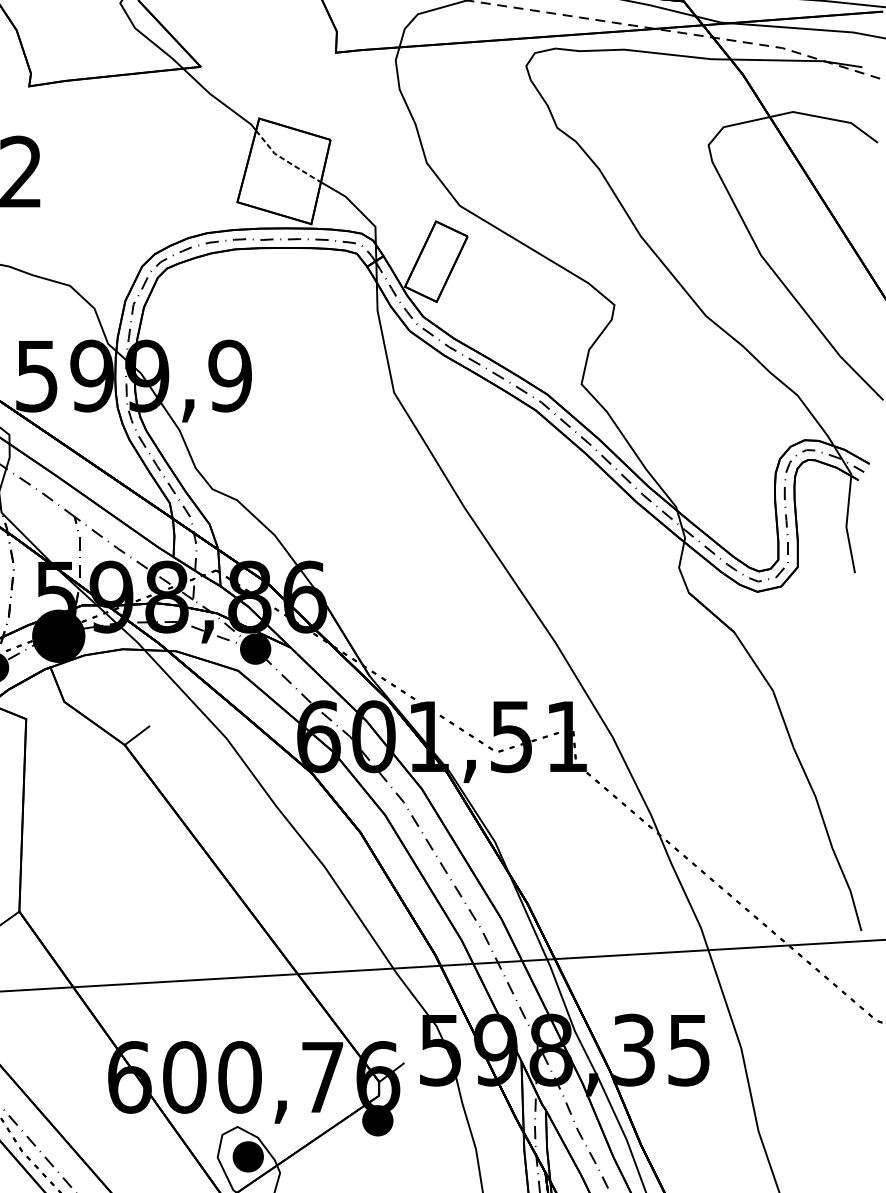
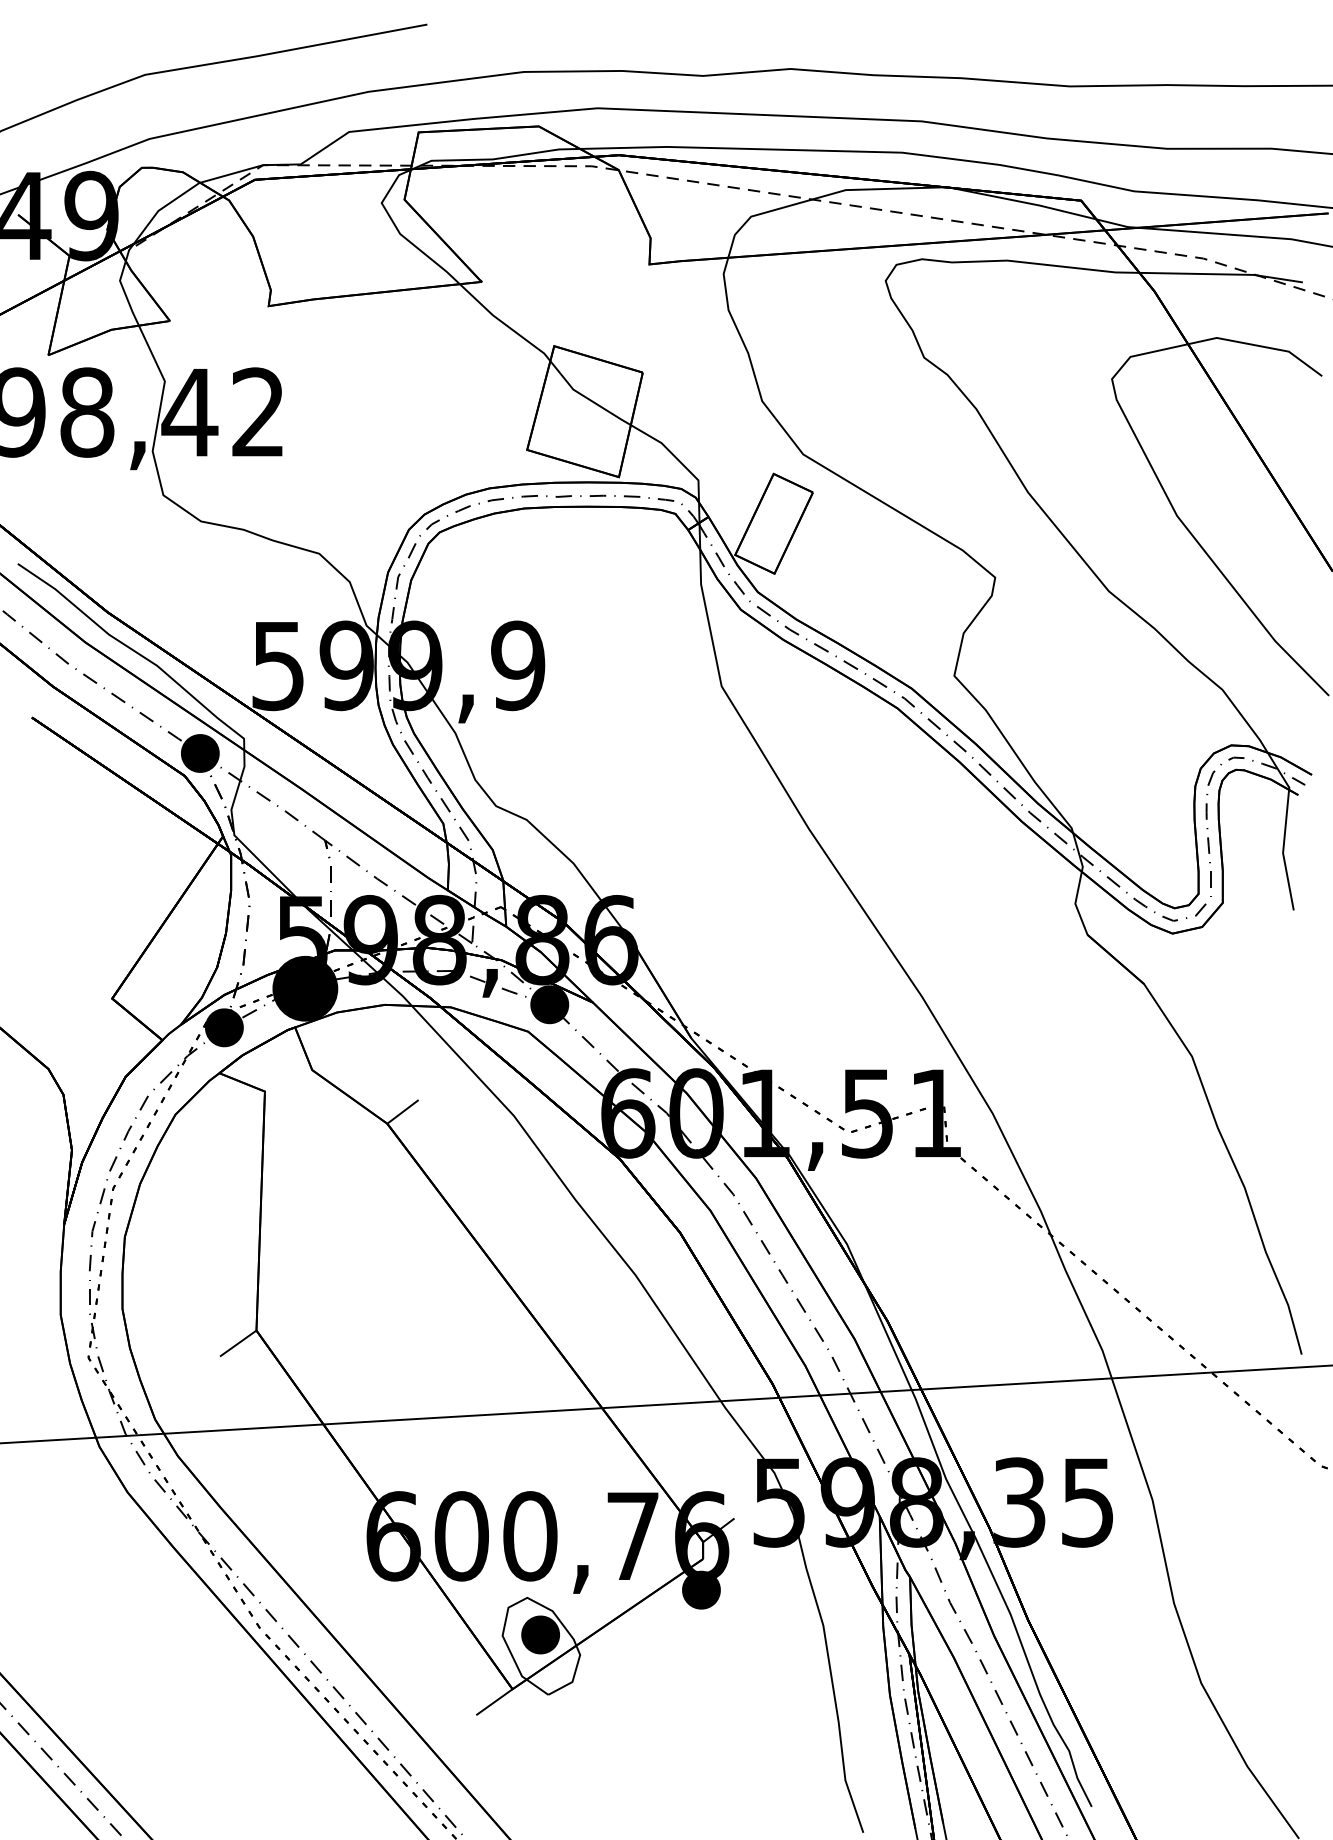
line: (285, 159) -> (586, 397), dashed -> solid

